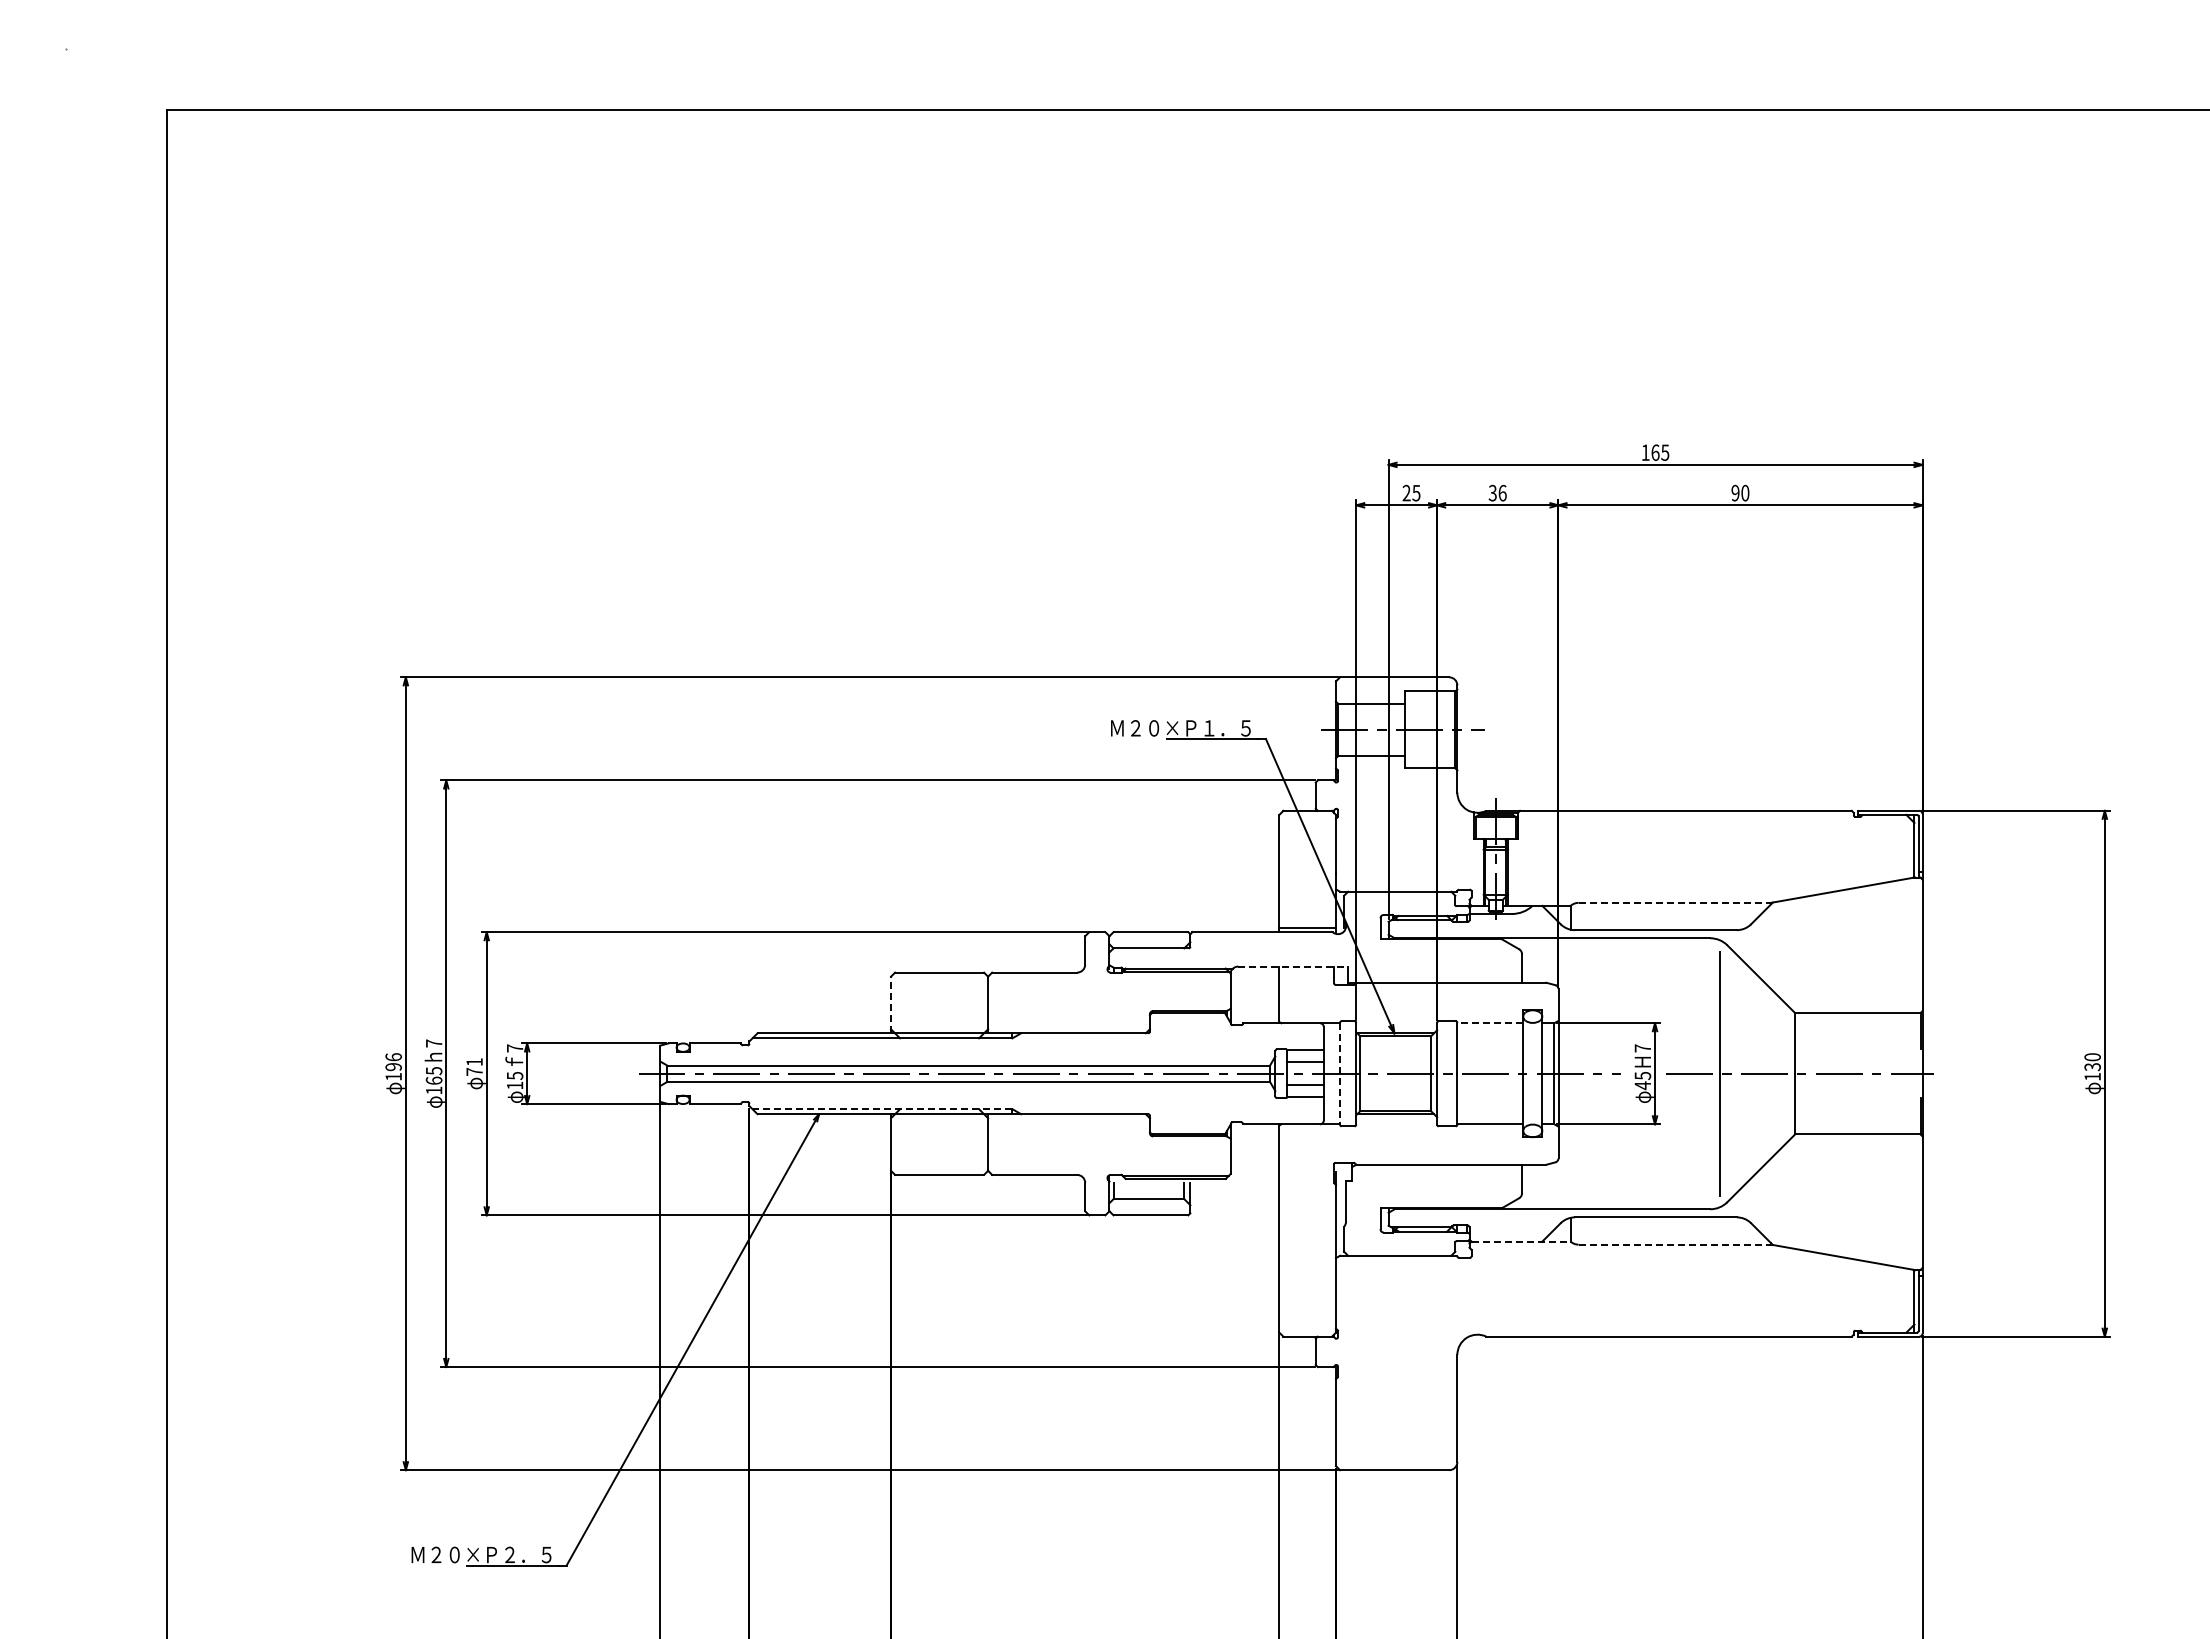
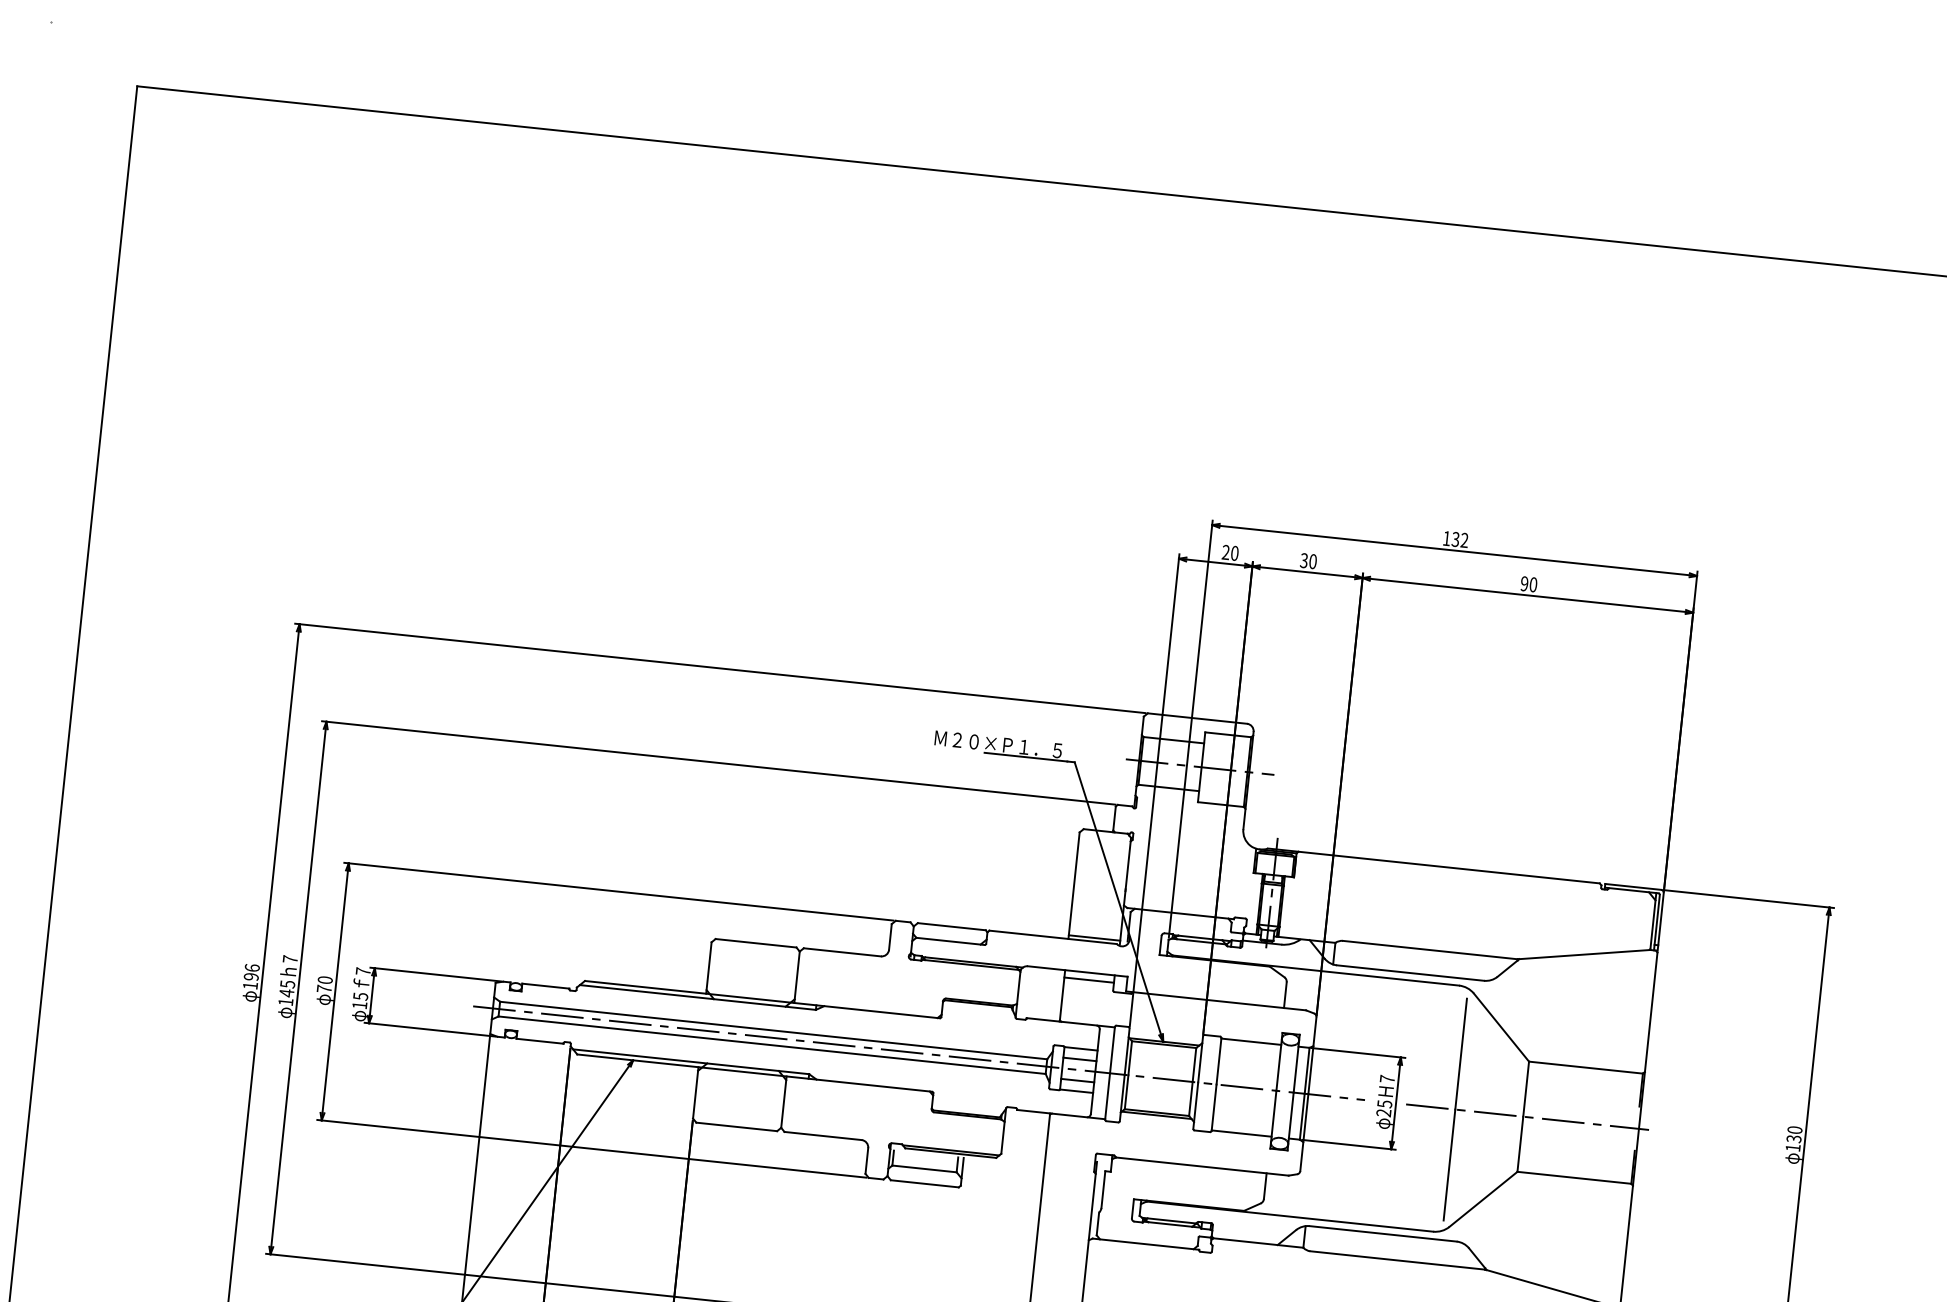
text: (1660, 452) -> (1460, 539), 165 -> 132
text: (1416, 492) -> (1234, 552), 25 -> 20
text: (1502, 492) -> (1313, 561), 36 -> 30
line: (1675, 902) -> (1430, 949), dashed -> solid
line: (1293, 966) -> (1078, 971), dashed -> solid
line: (1306, 974) -> (1089, 979), added
line: (891, 1004) -> (709, 967), dashed -> solid
line: (1490, 1023) -> (1251, 1042), dashed -> solid
text: (474, 1062) -> (325, 980), 71 -> 70
line: (1340, 1073) -> (1110, 1073), dashed -> solid
text: (433, 1080) -> (286, 992), 165 -> 145
text: (1642, 1085) -> (1383, 1112), 45 -> 25
line: (882, 1109) -> (691, 1062), dashed -> solid
line: (1521, 1241) -> (1258, 1242), dashed -> solid
line: (1675, 1244) -> (1398, 1260), dashed -> solid

